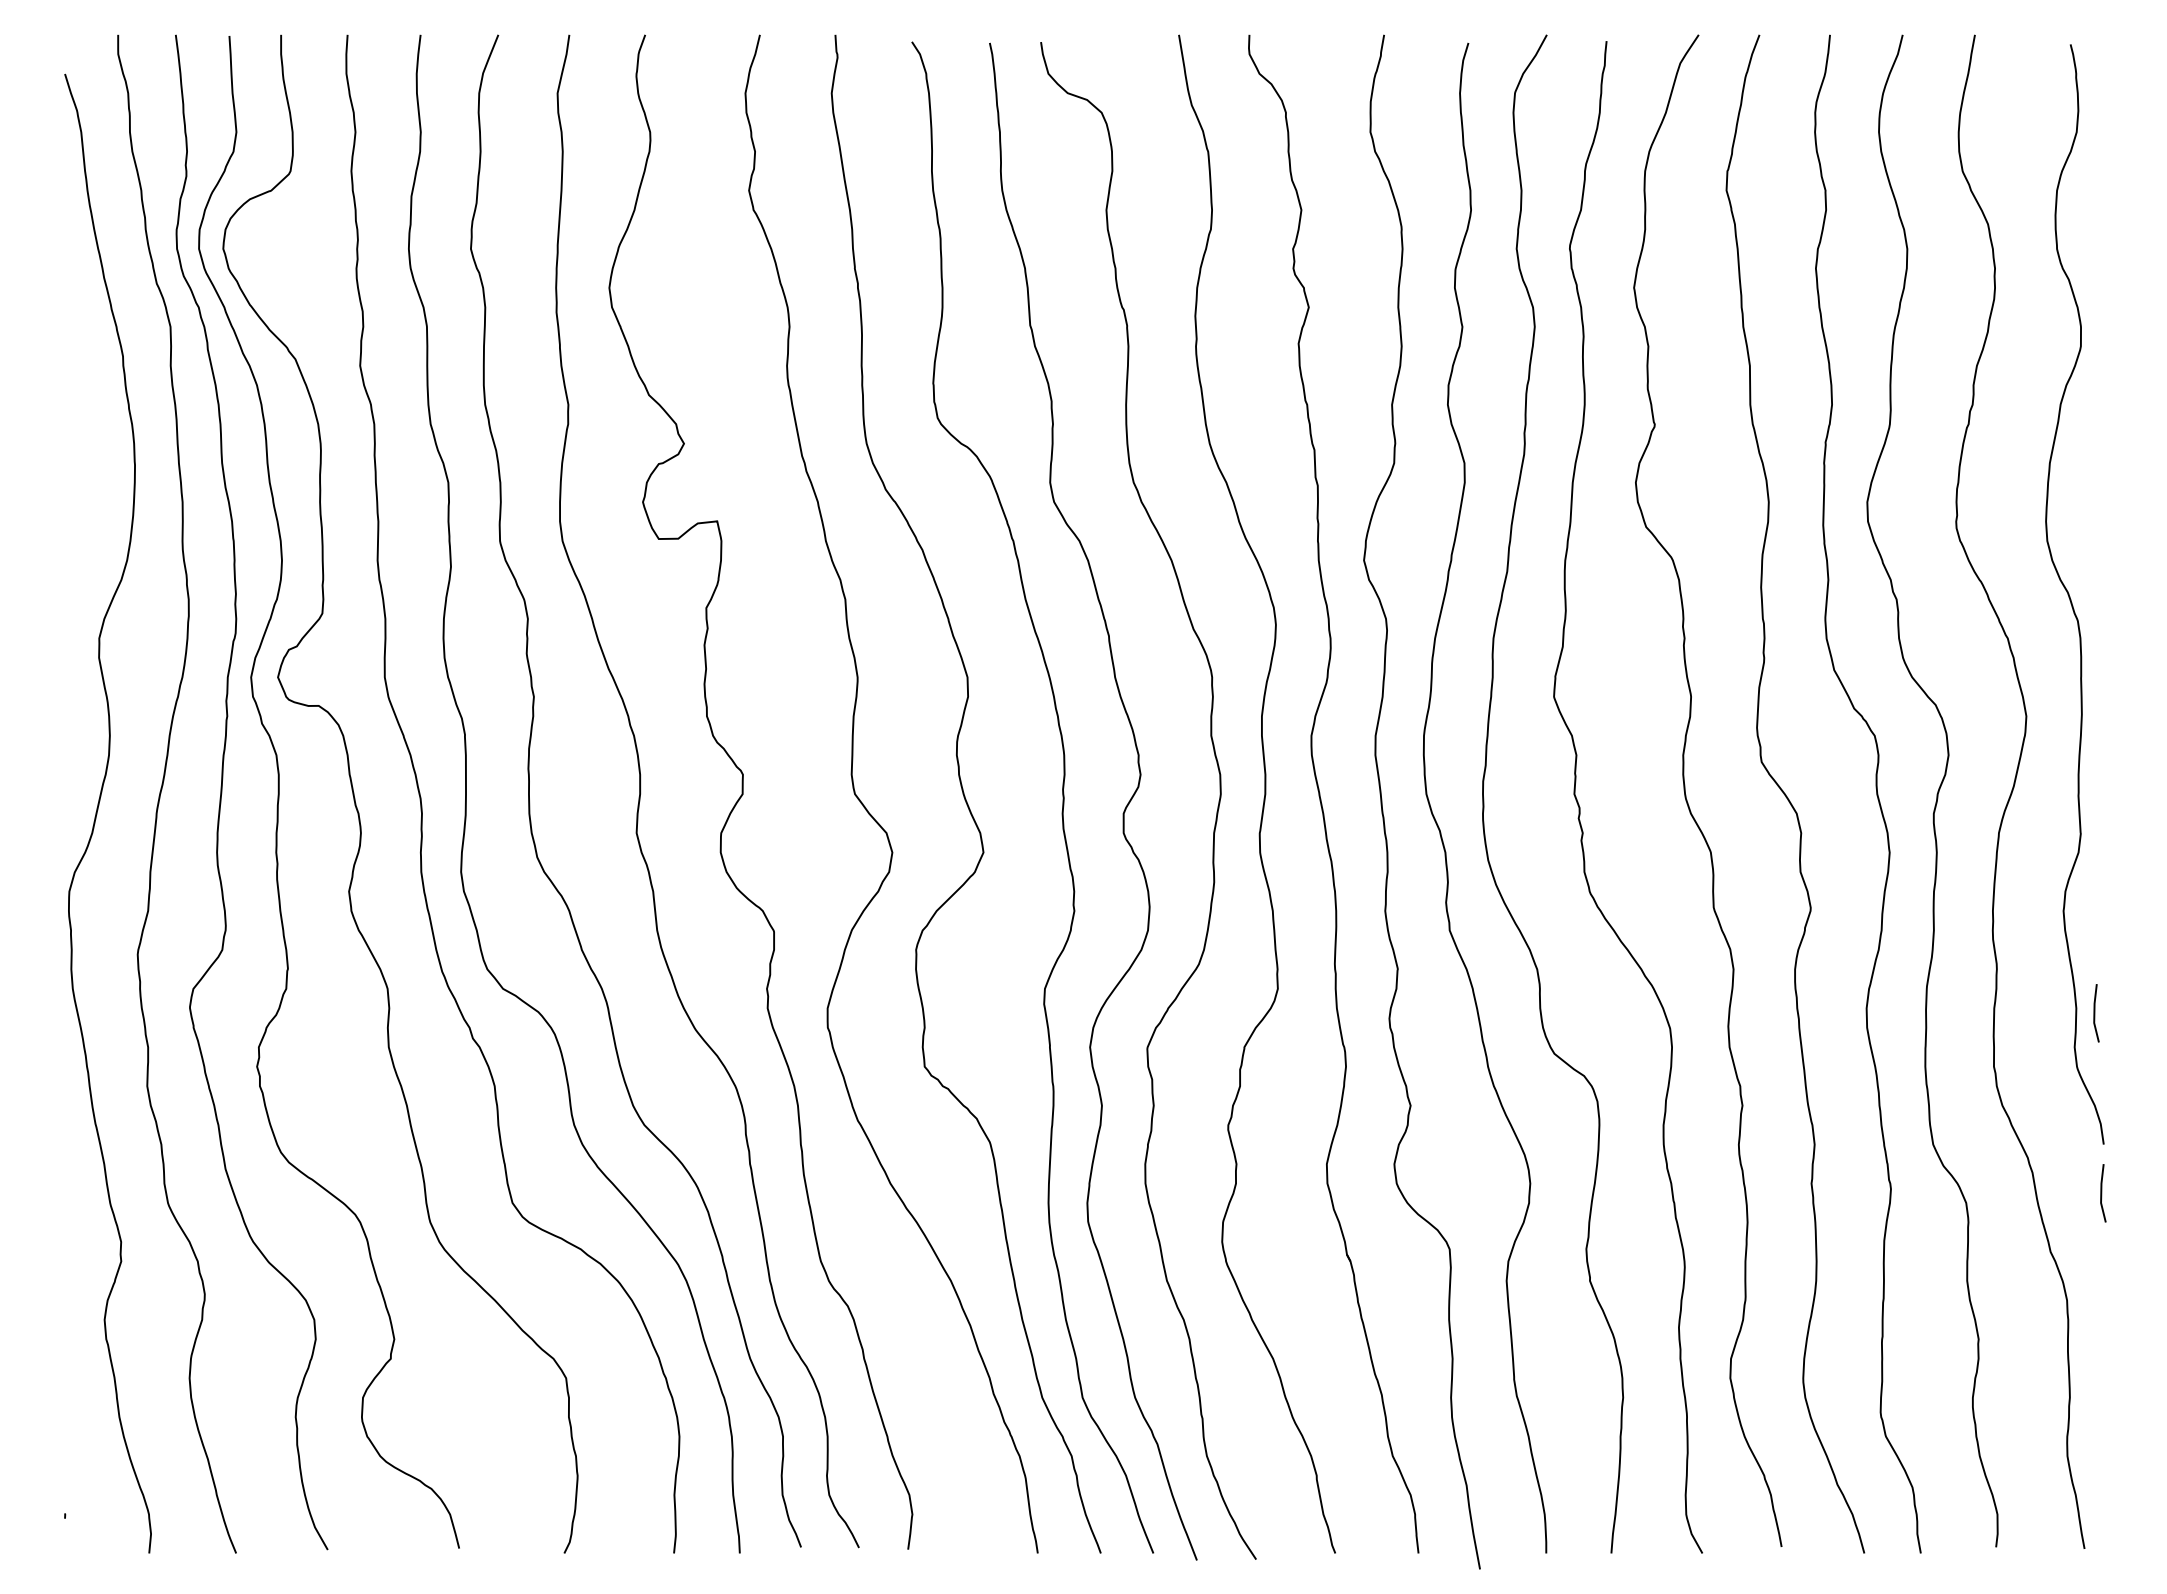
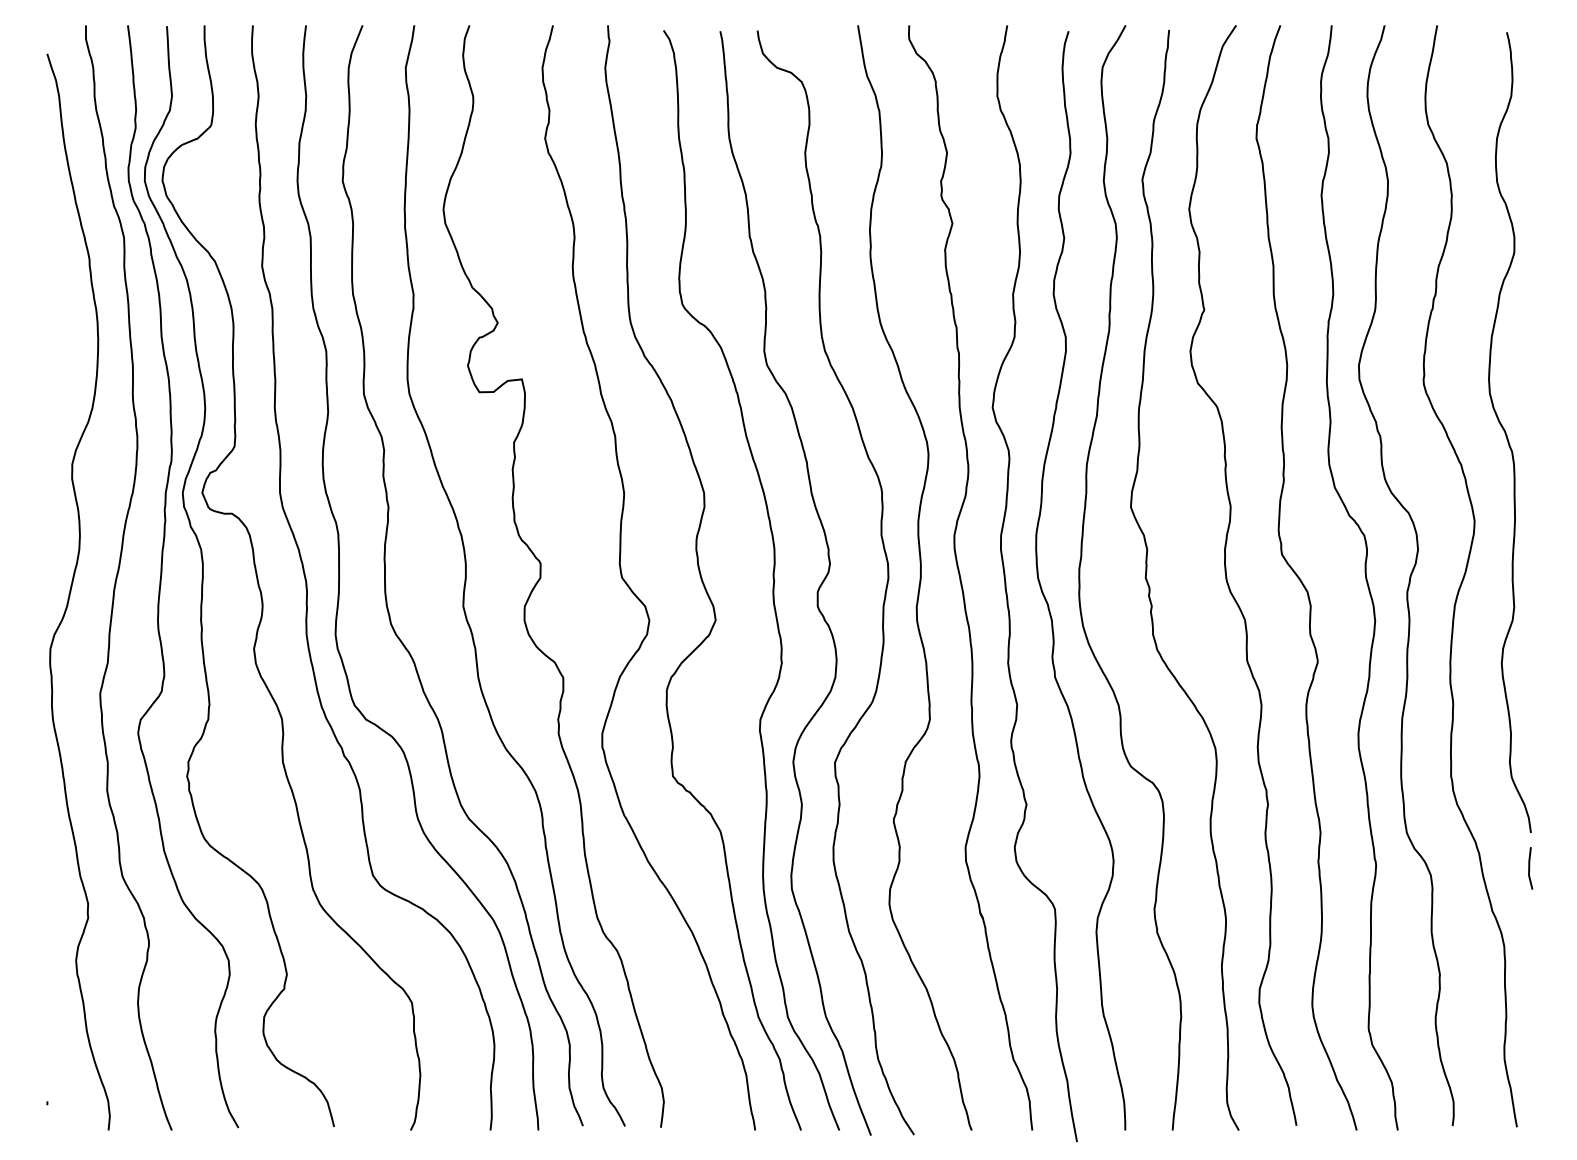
line: (2096, 1013) -> (1525, 737), removed

